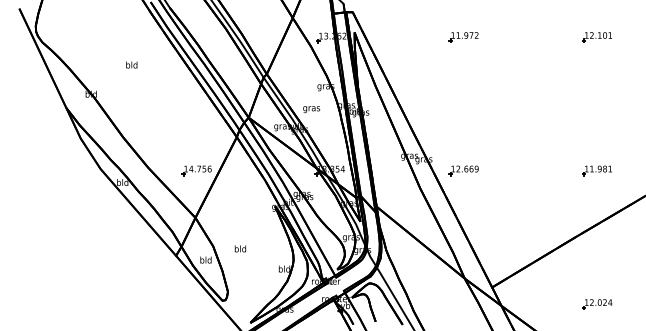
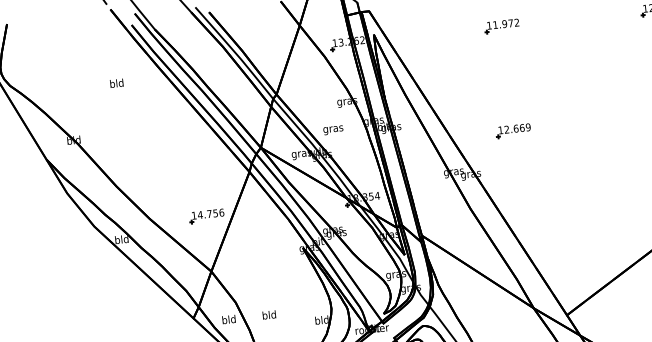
text: (131, 64) -> (116, 82), moved
part: (463, 170) -> (513, 130), moved
text: (240, 248) -> (269, 314), moved

